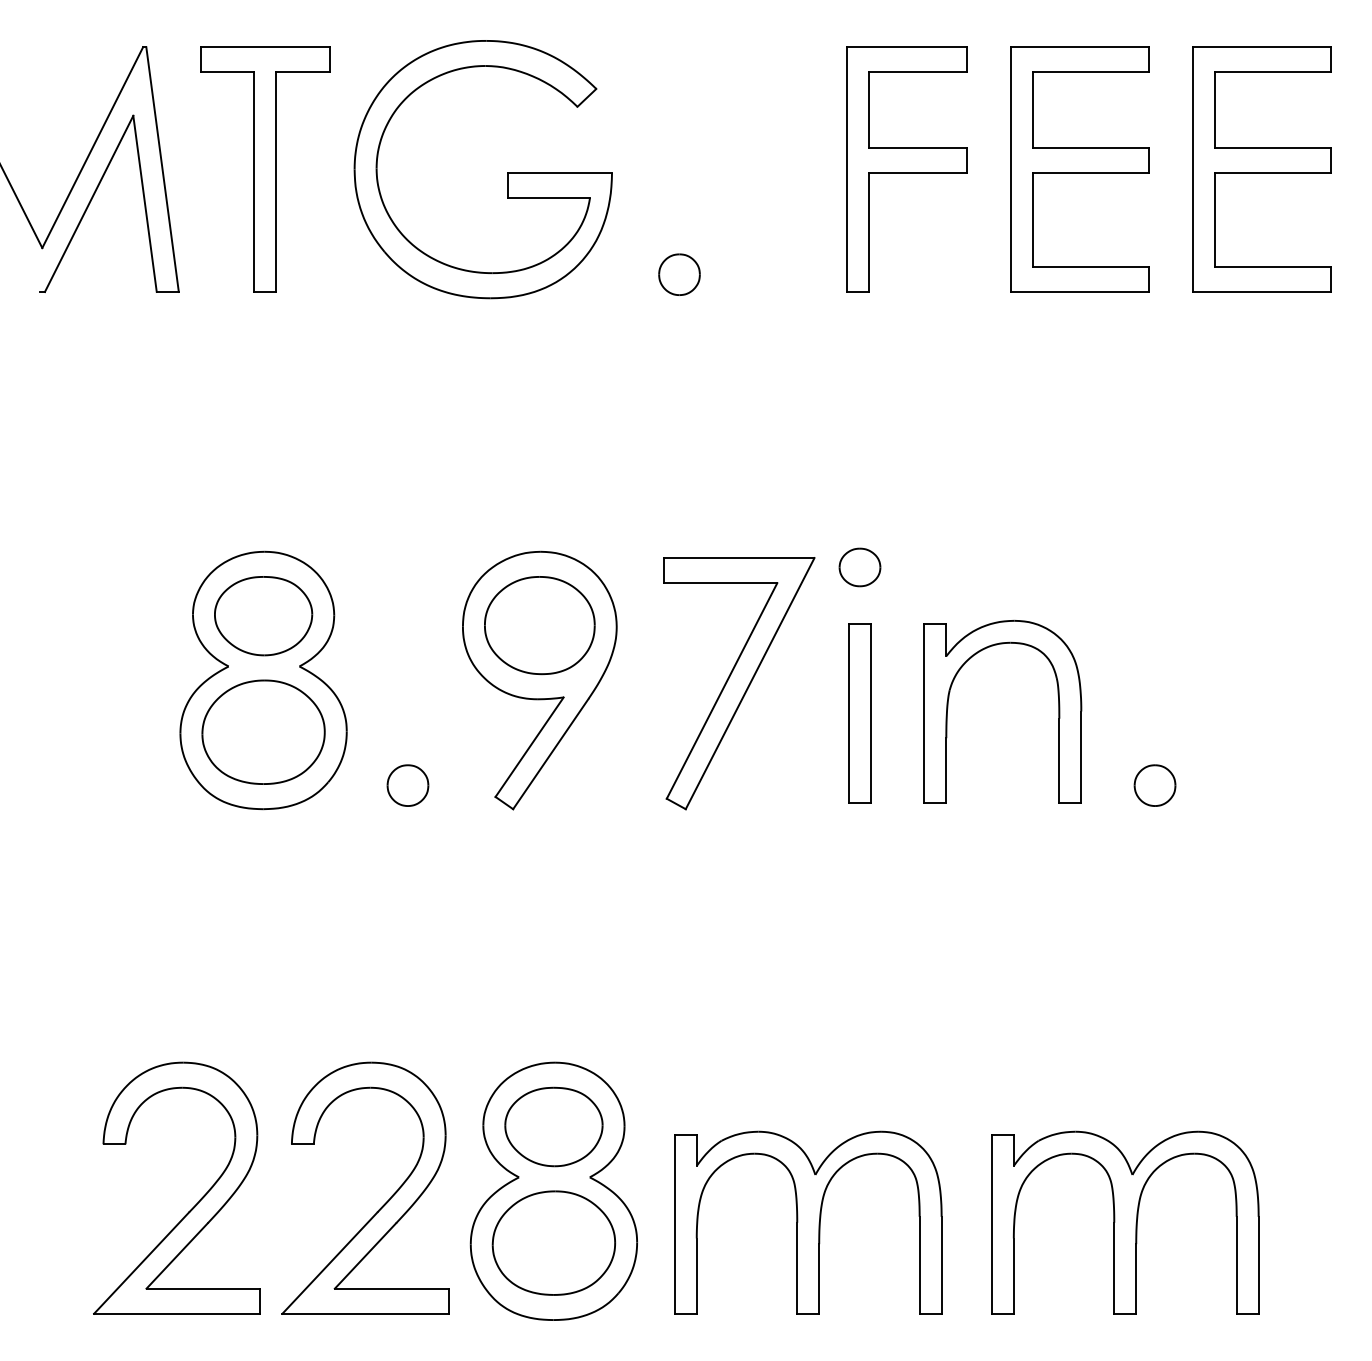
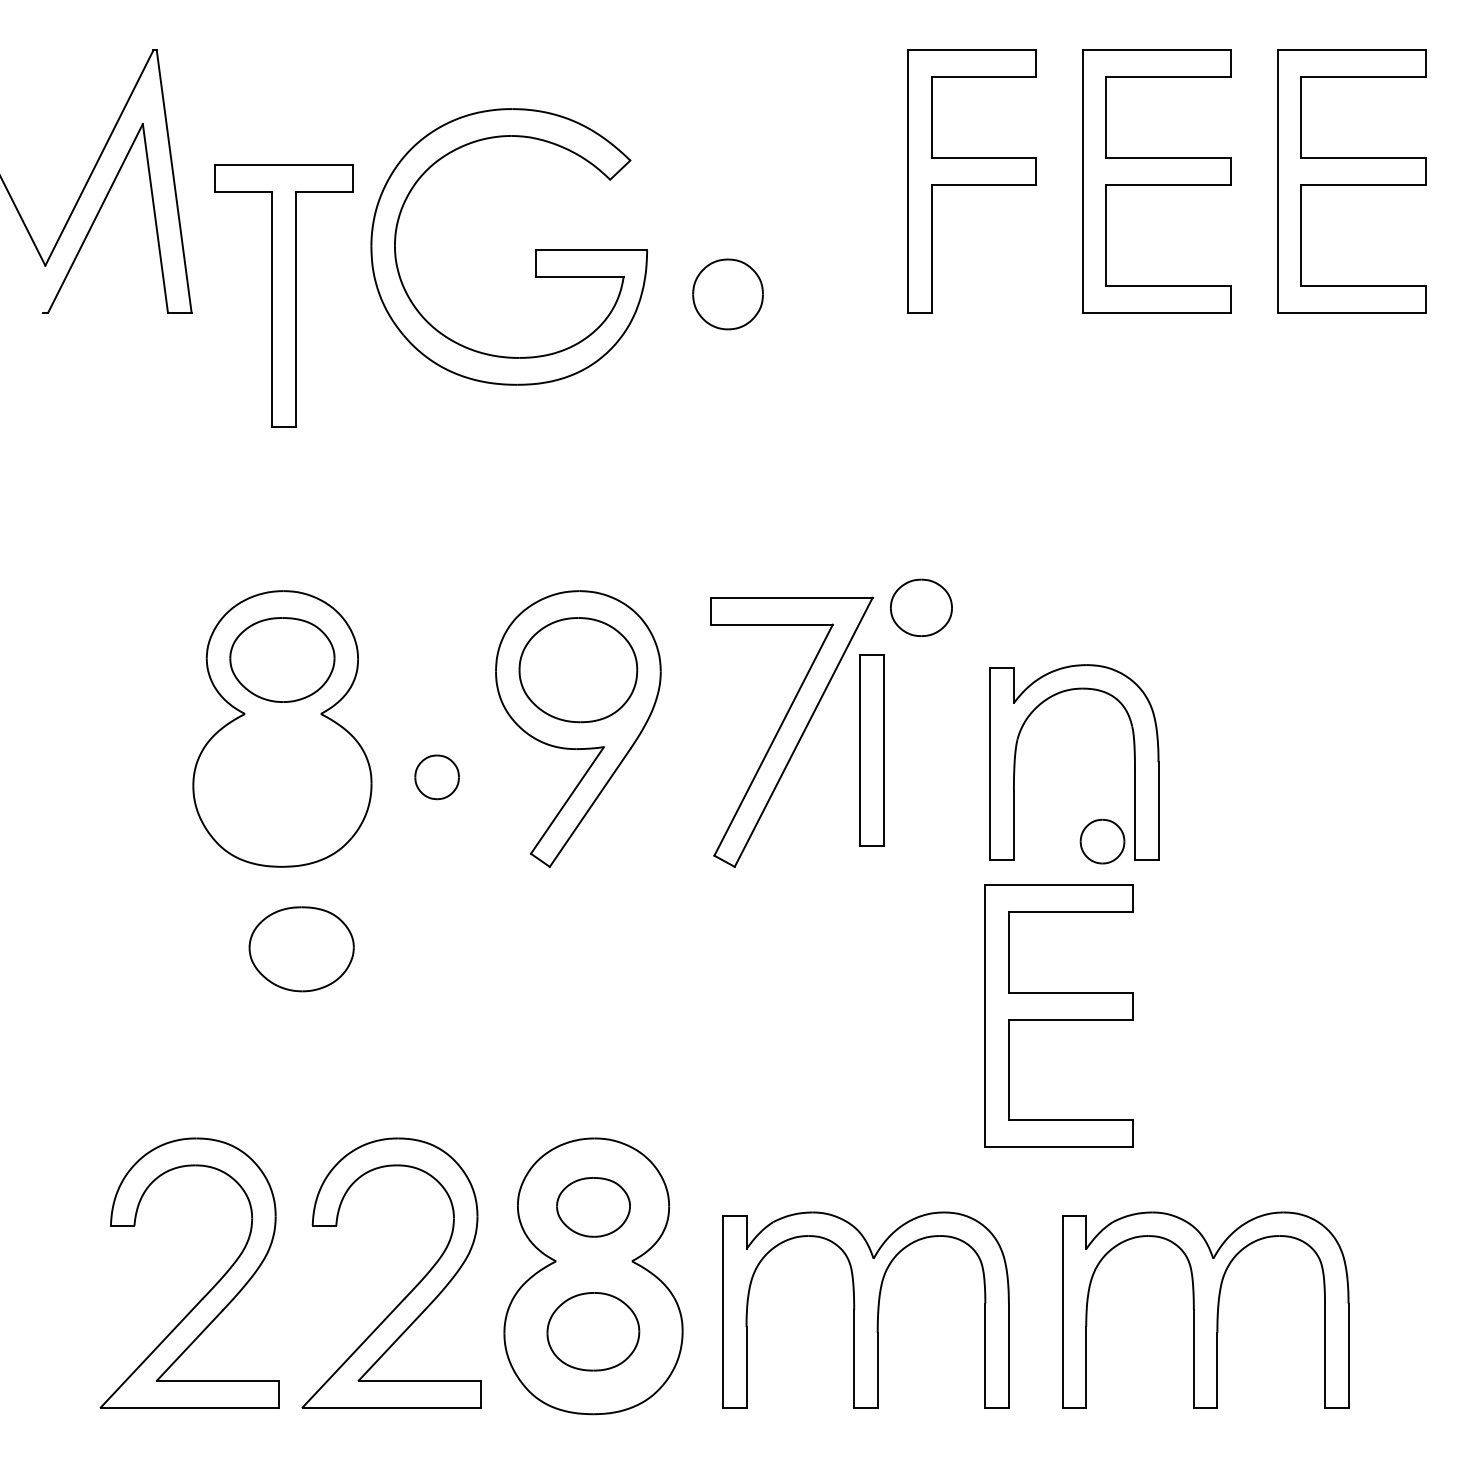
part: (265, 169) -> (284, 296), moved
part: (507, 172) -> (535, 250), moved
part: (679, 274) -> (728, 294), size x1.6
part: (859, 567) -> (920, 607), size x1.4
part: (859, 713) -> (871, 750), moved
part: (263, 731) -> (282, 783), removed
part: (407, 785) -> (436, 777), moved
part: (1154, 785) -> (1101, 841), moved
part: (281, 886) -> (301, 949), added
part: (988, 948) -> (1059, 1016), added
part: (553, 1126) -> (593, 1206), size x0.7
part: (553, 1242) -> (593, 1331), size x0.7

